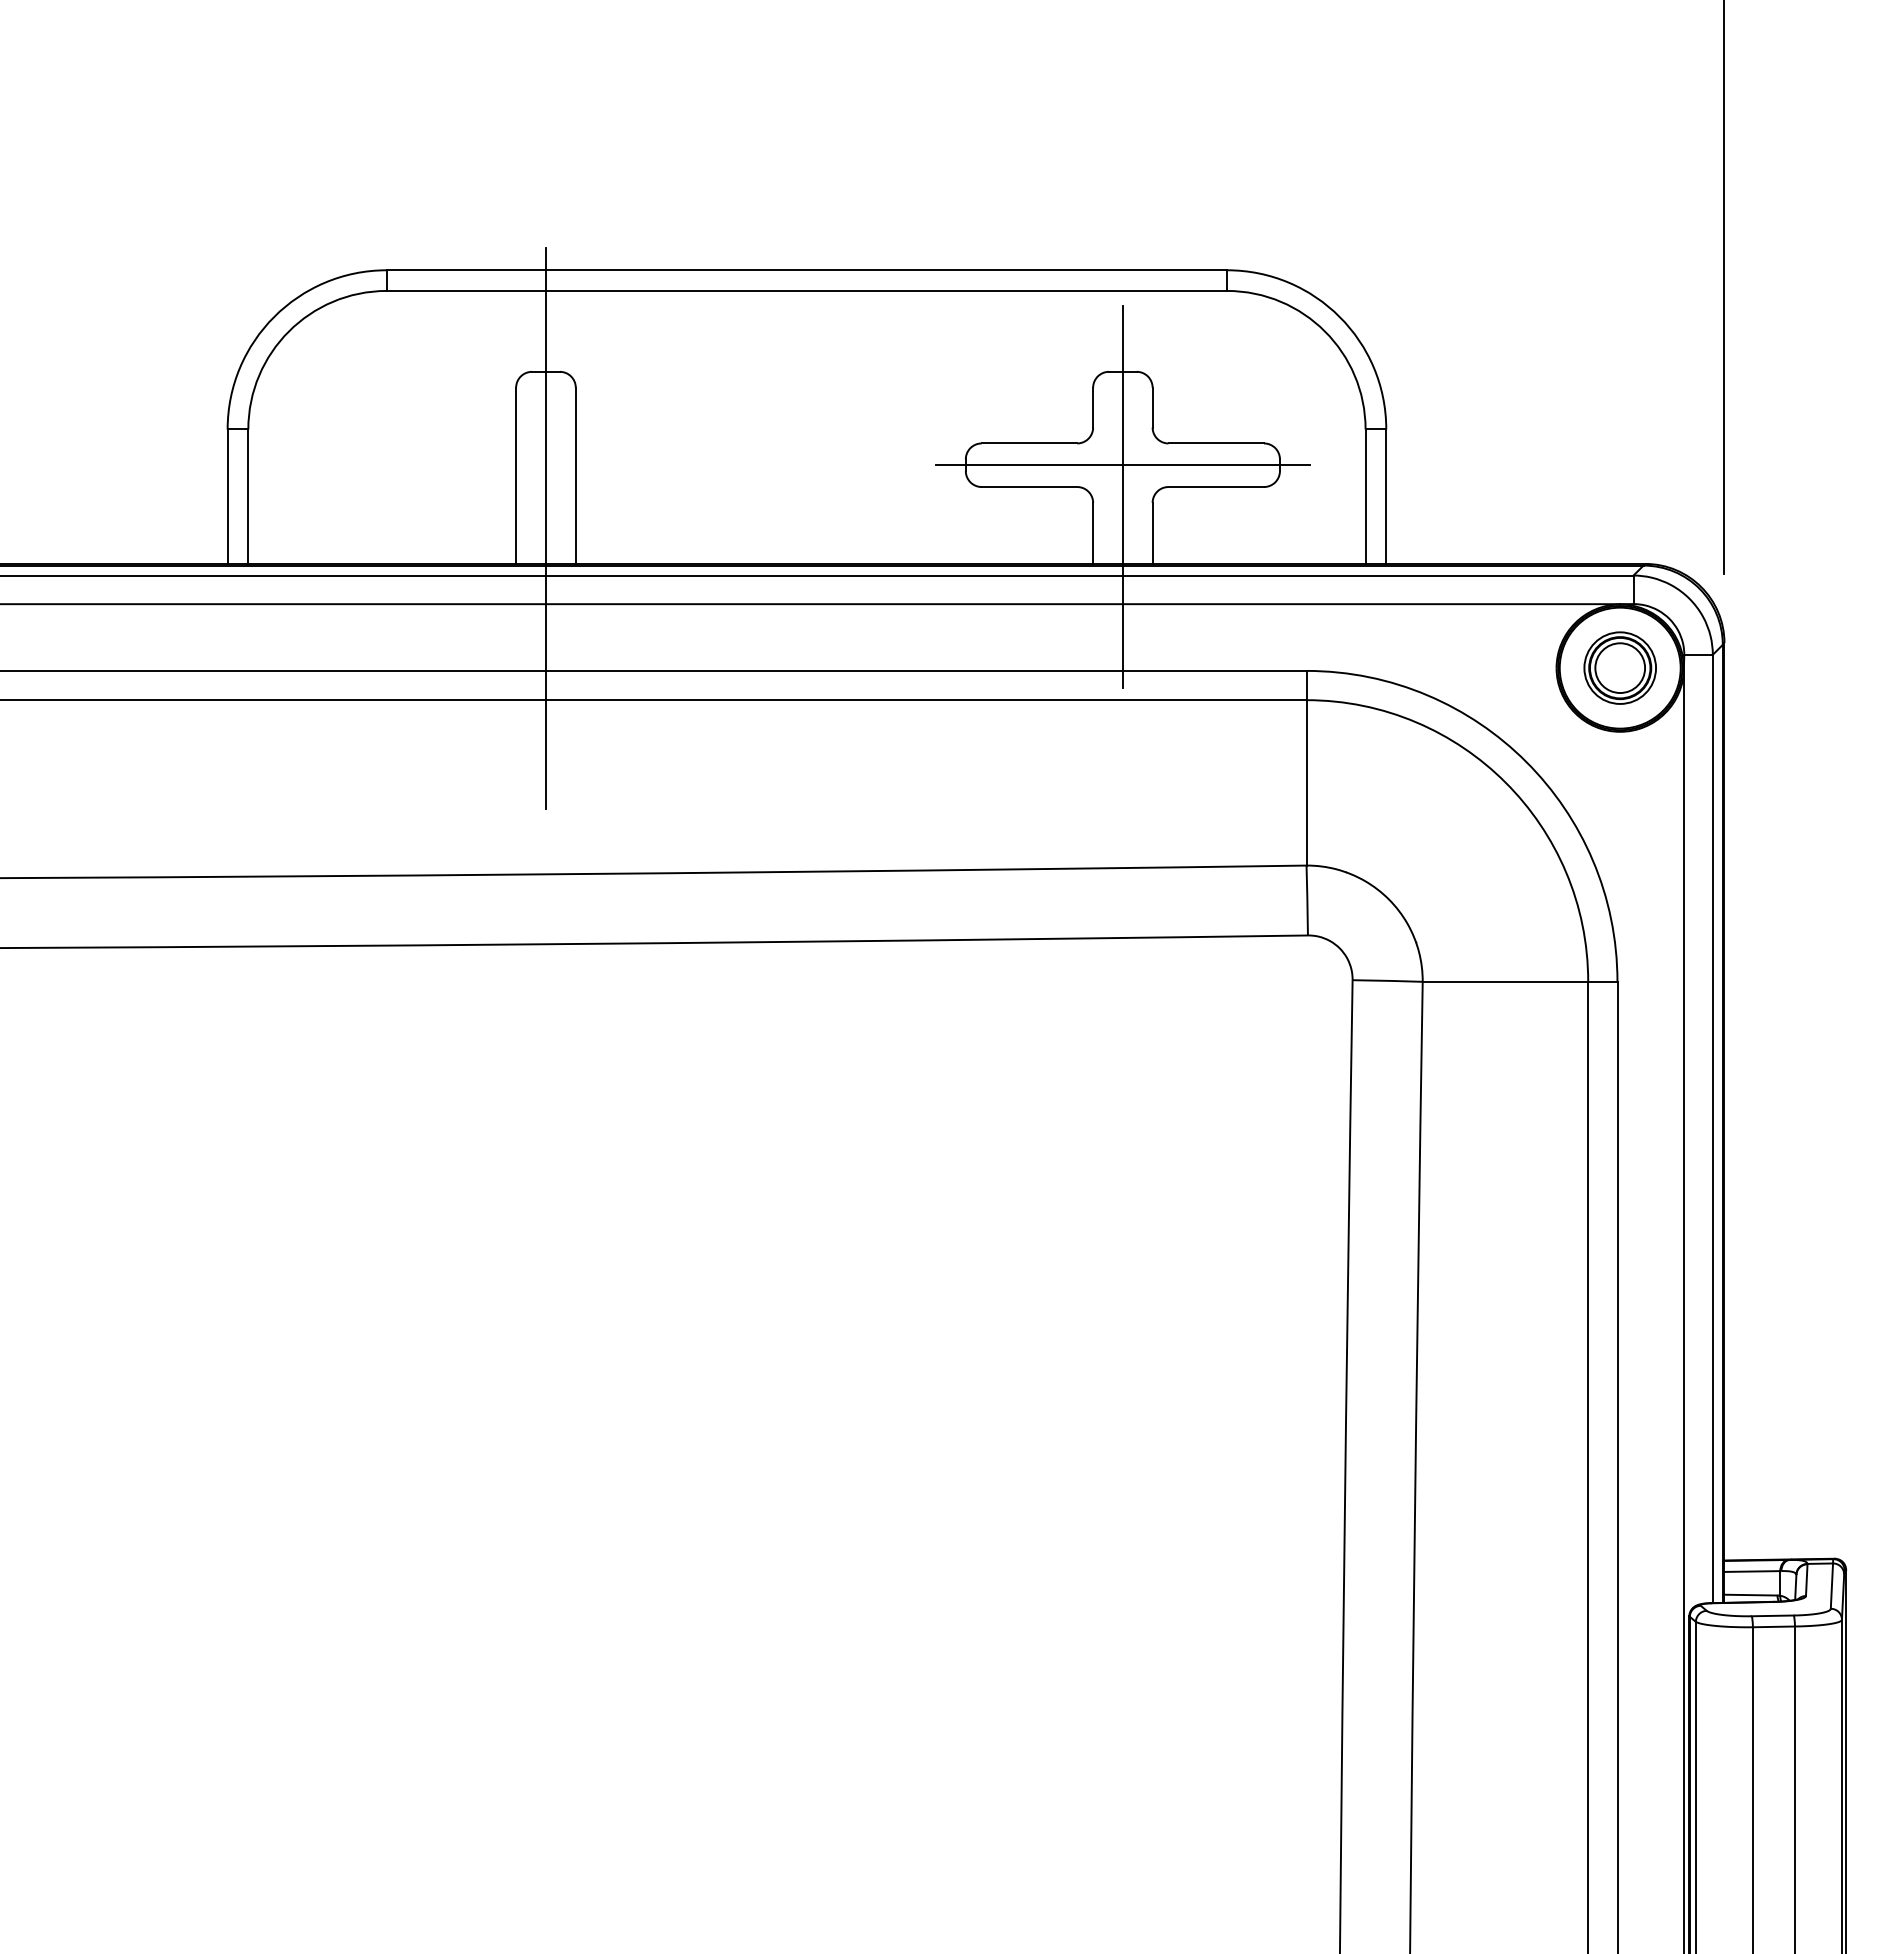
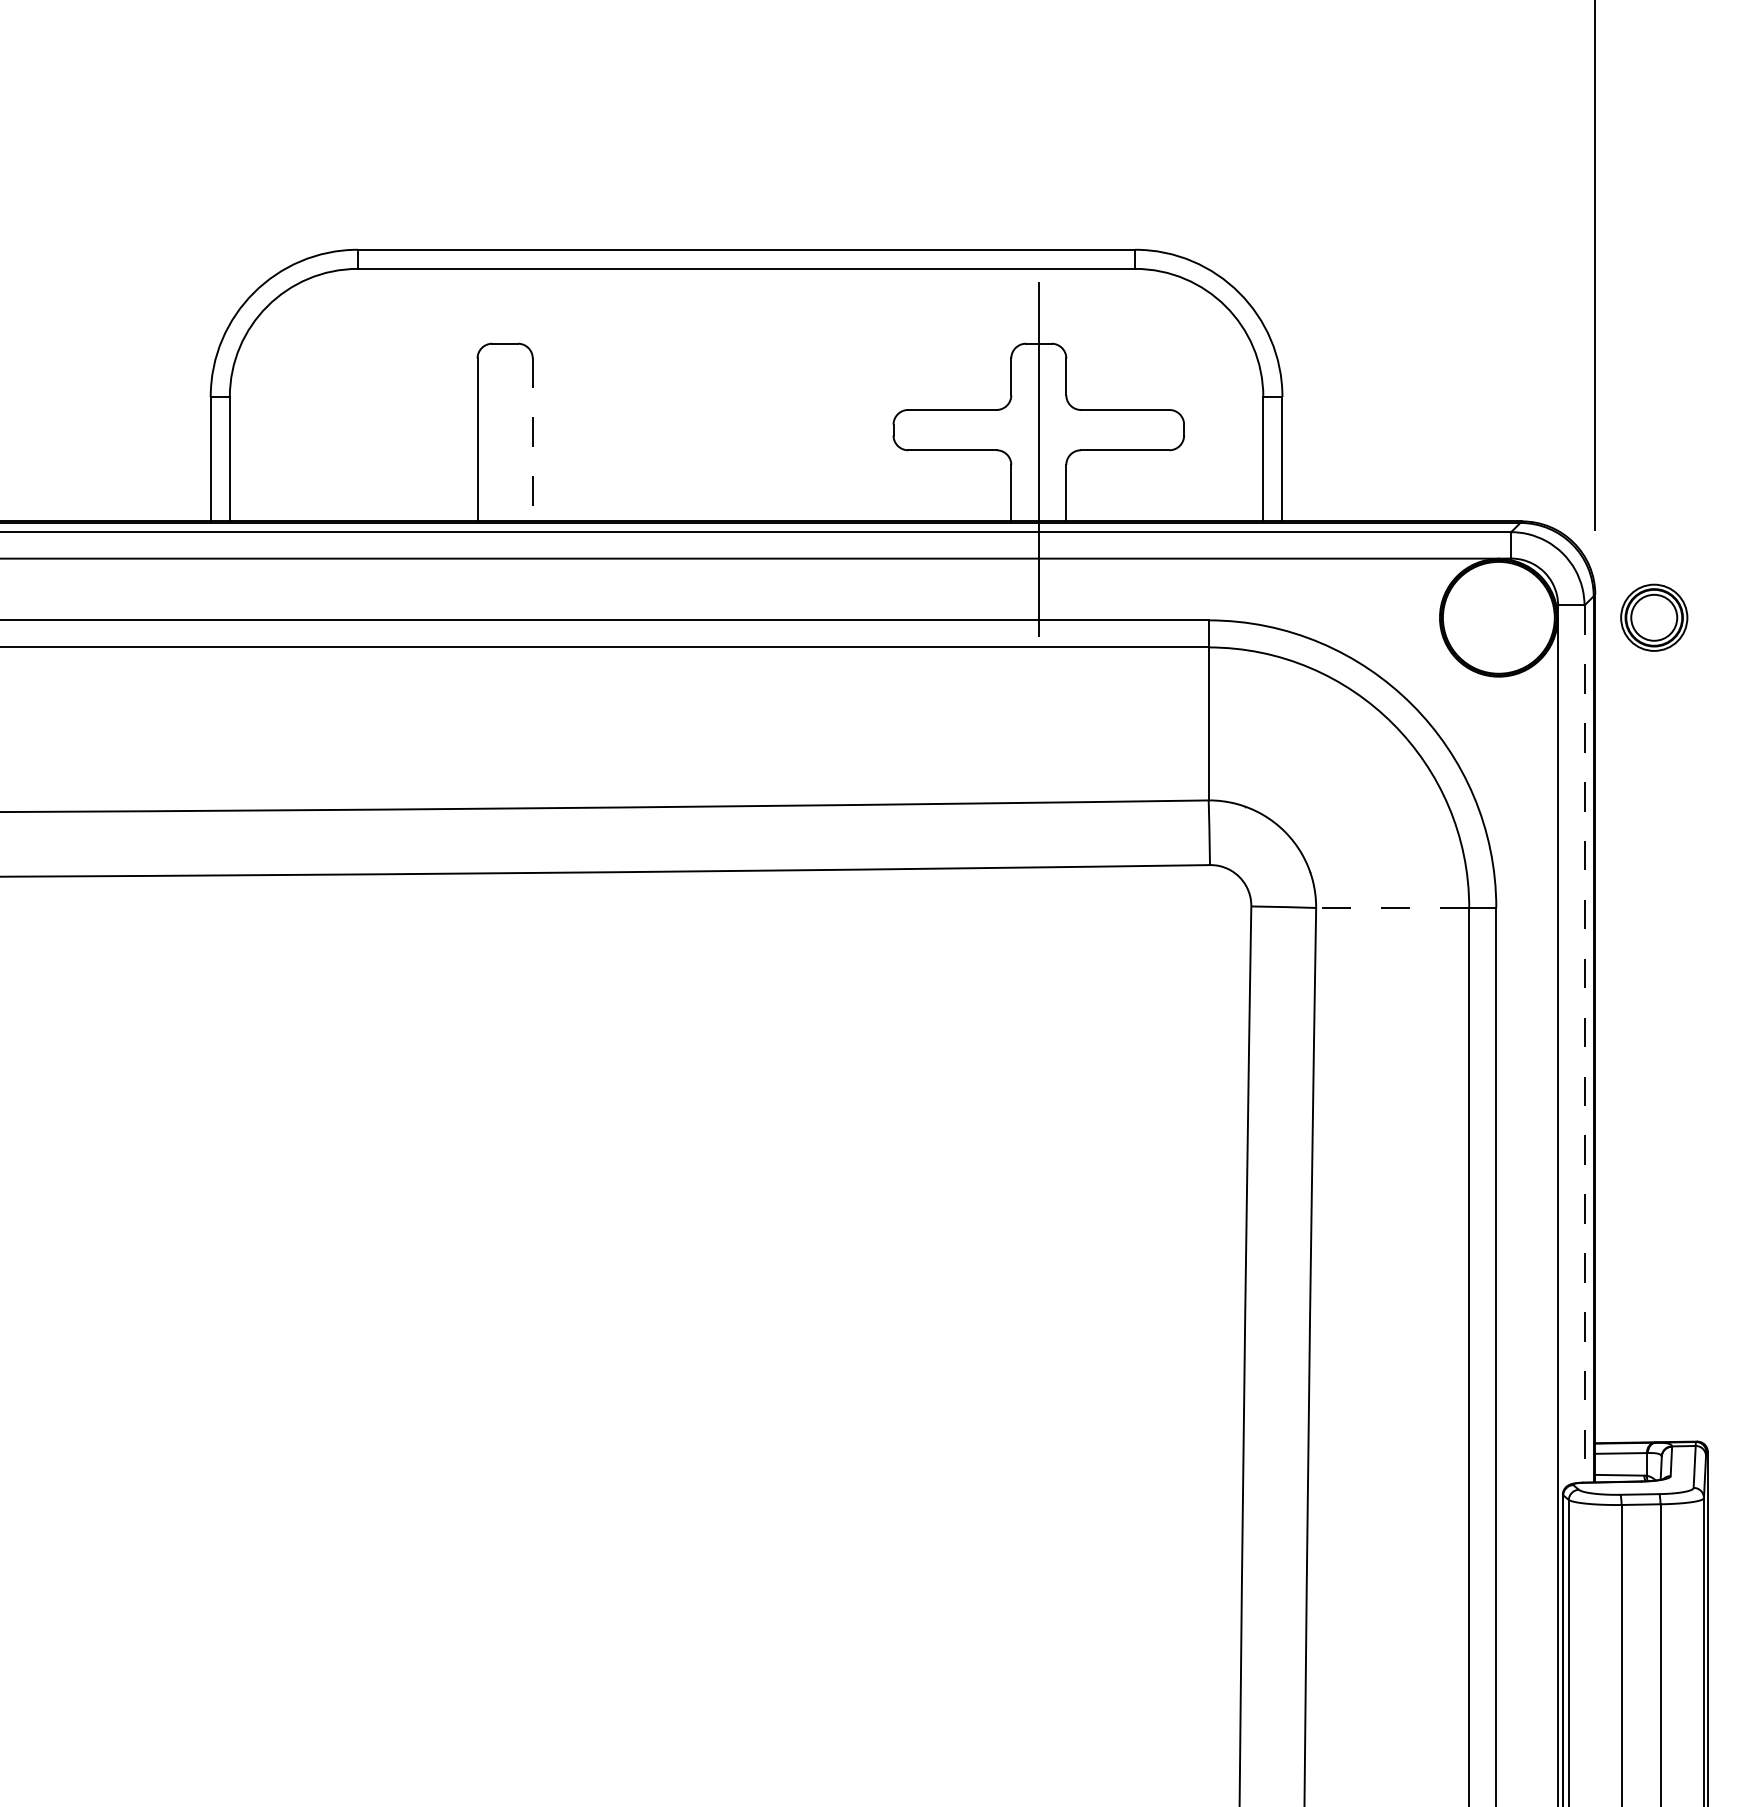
line: (1122, 465) -> (1038, 430), removed
line: (575, 476) -> (532, 440), solid -> dashed
line: (545, 528) -> (504, 488), removed
part: (1619, 667) -> (1653, 617), moved
line: (1505, 981) -> (1392, 907), solid -> dashed
line: (1712, 1129) -> (1584, 1044), solid -> dashed

